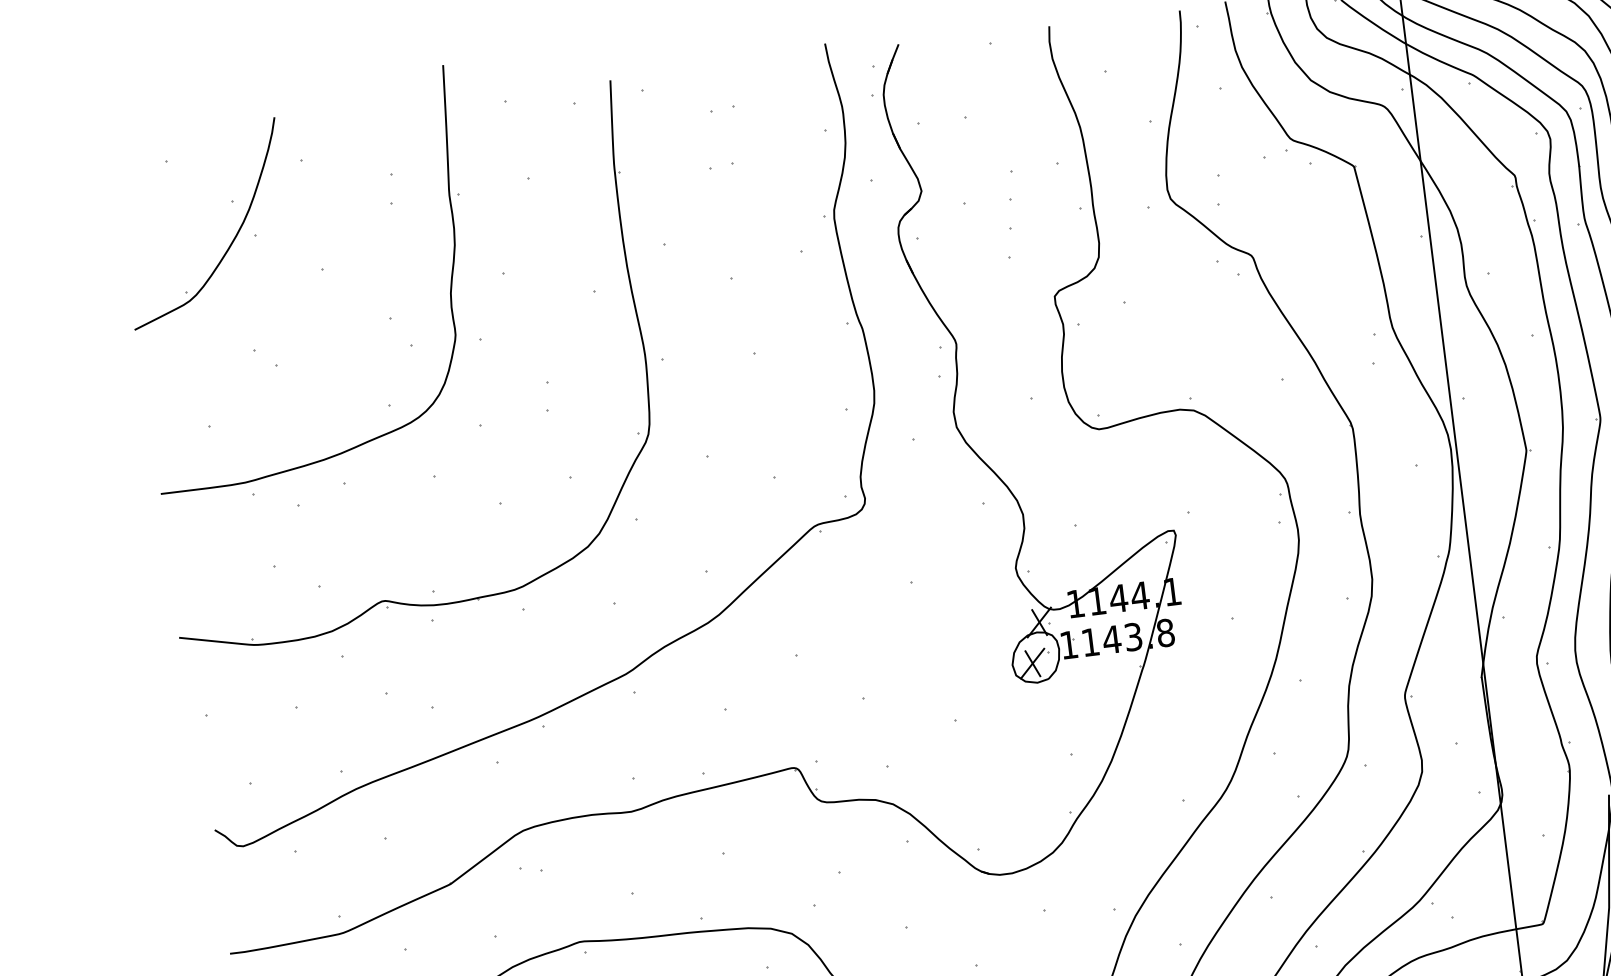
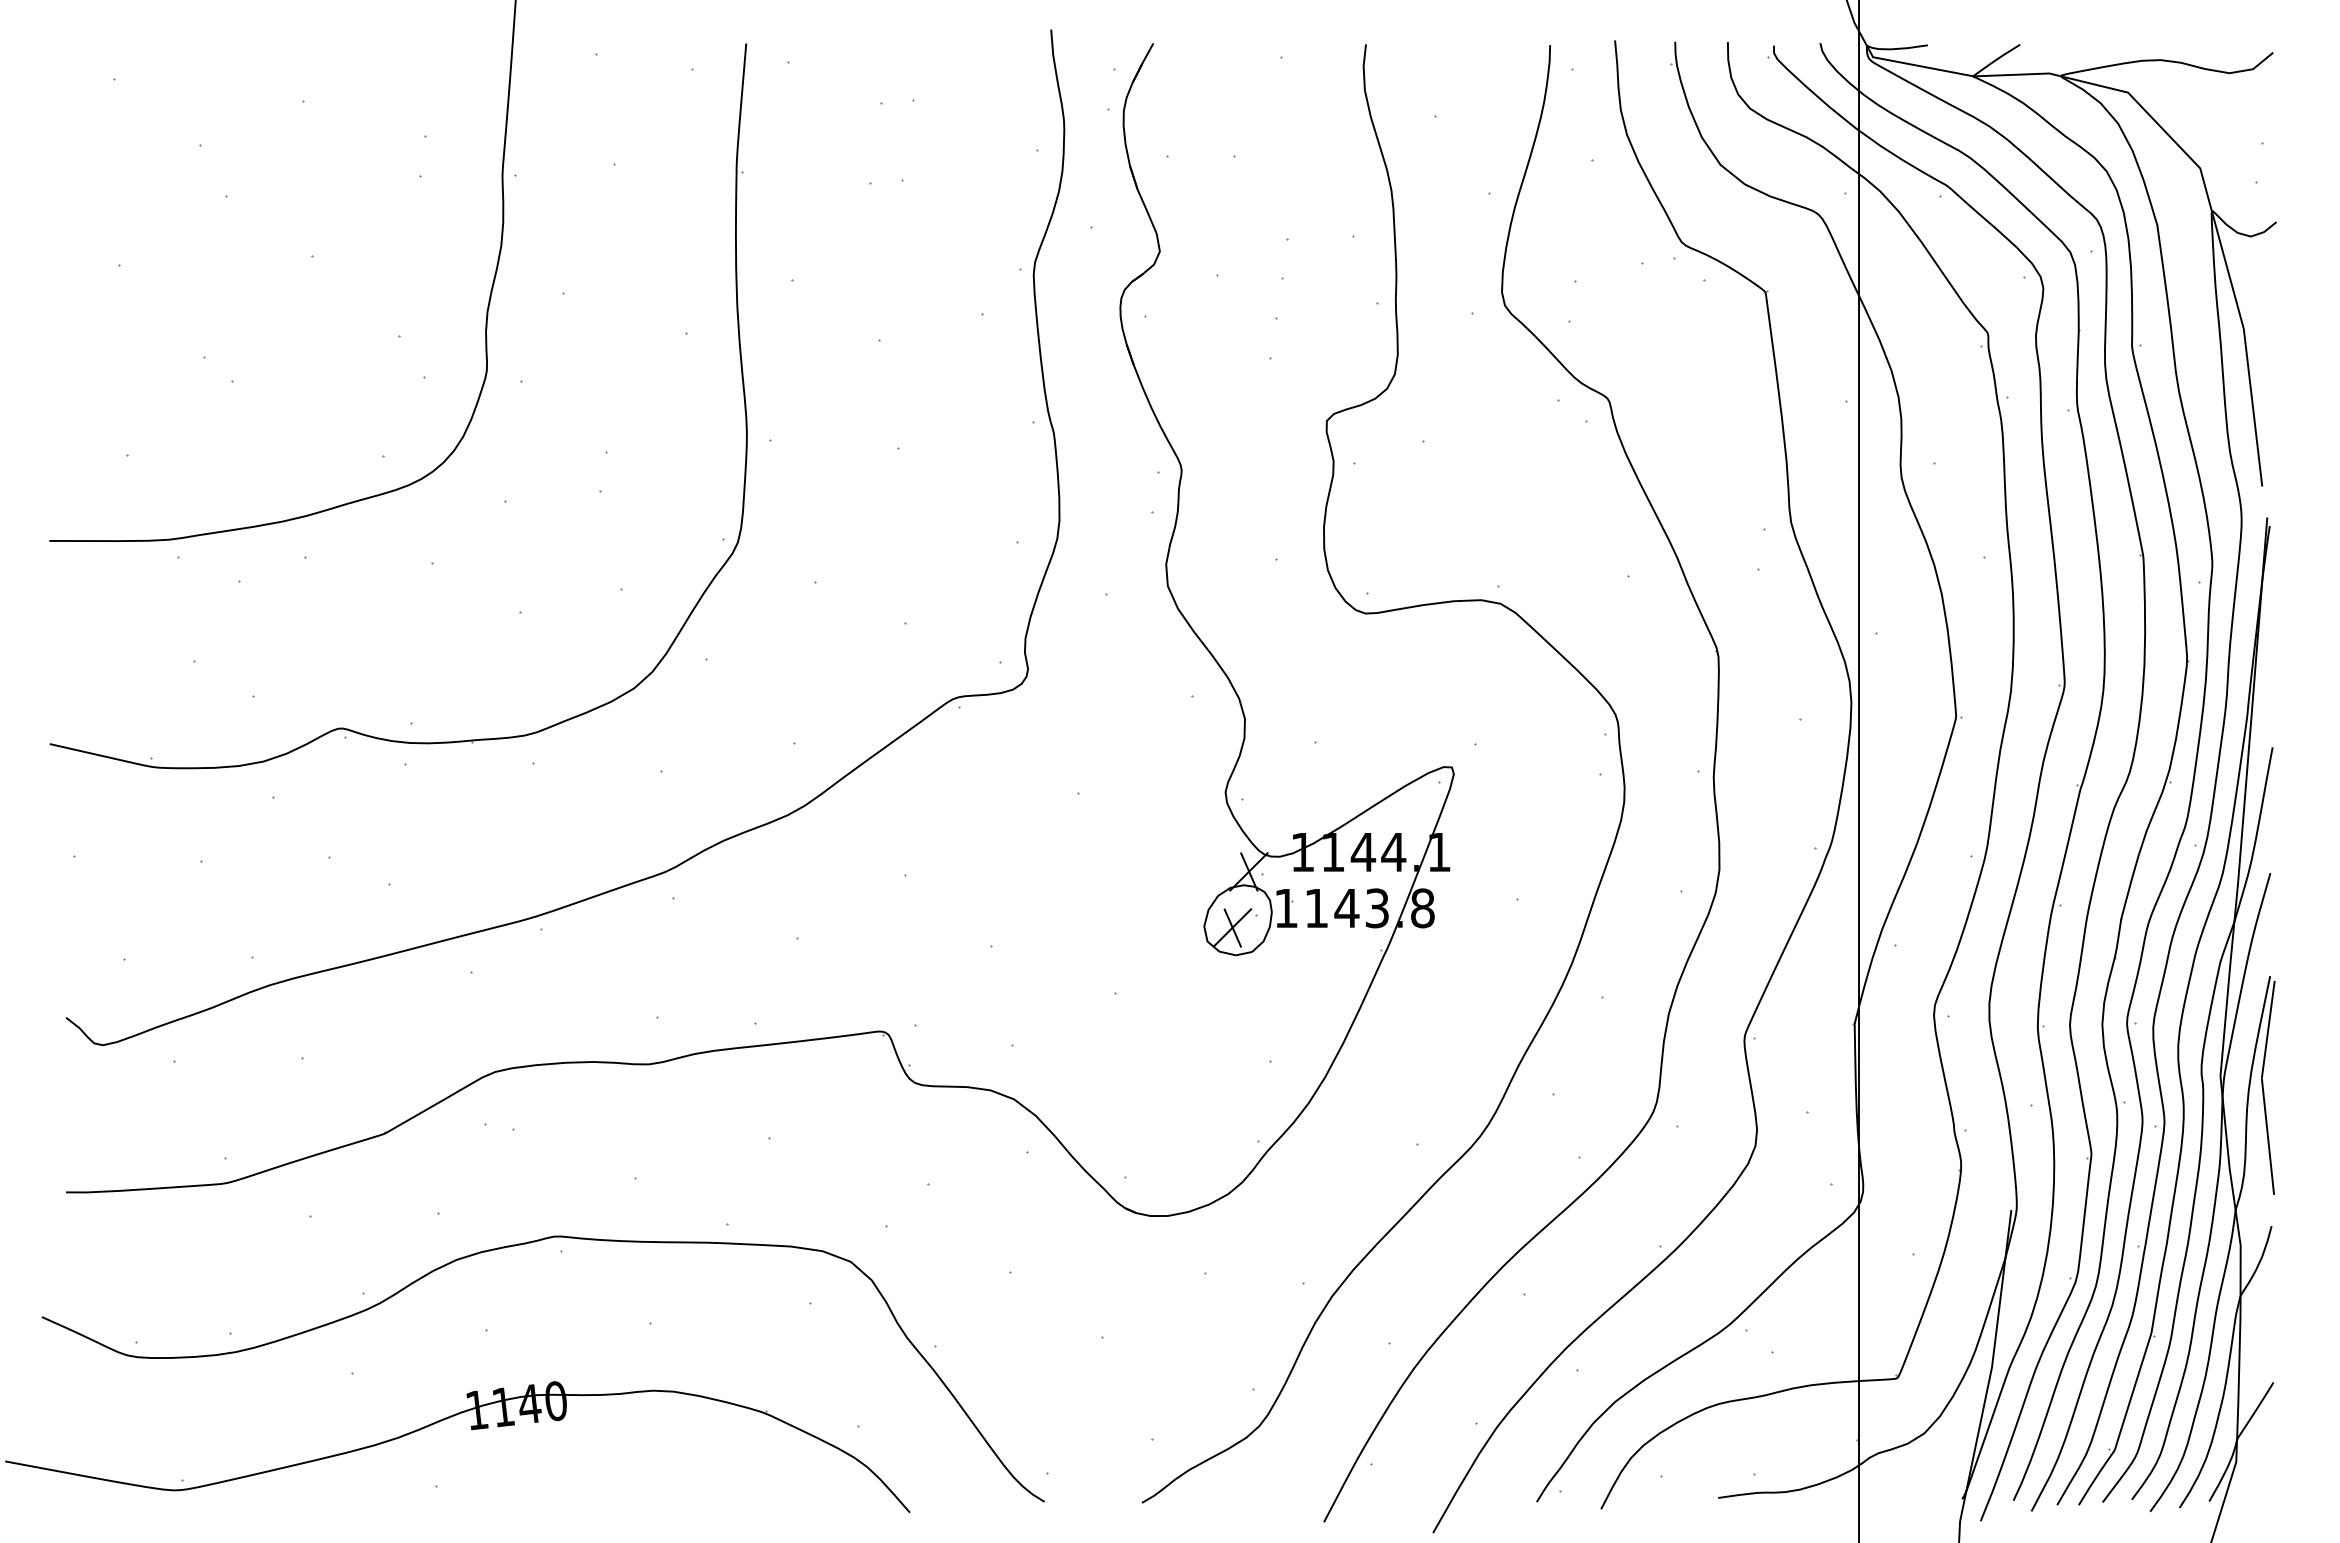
curve: (232, 241) -> (192, 201), removed

